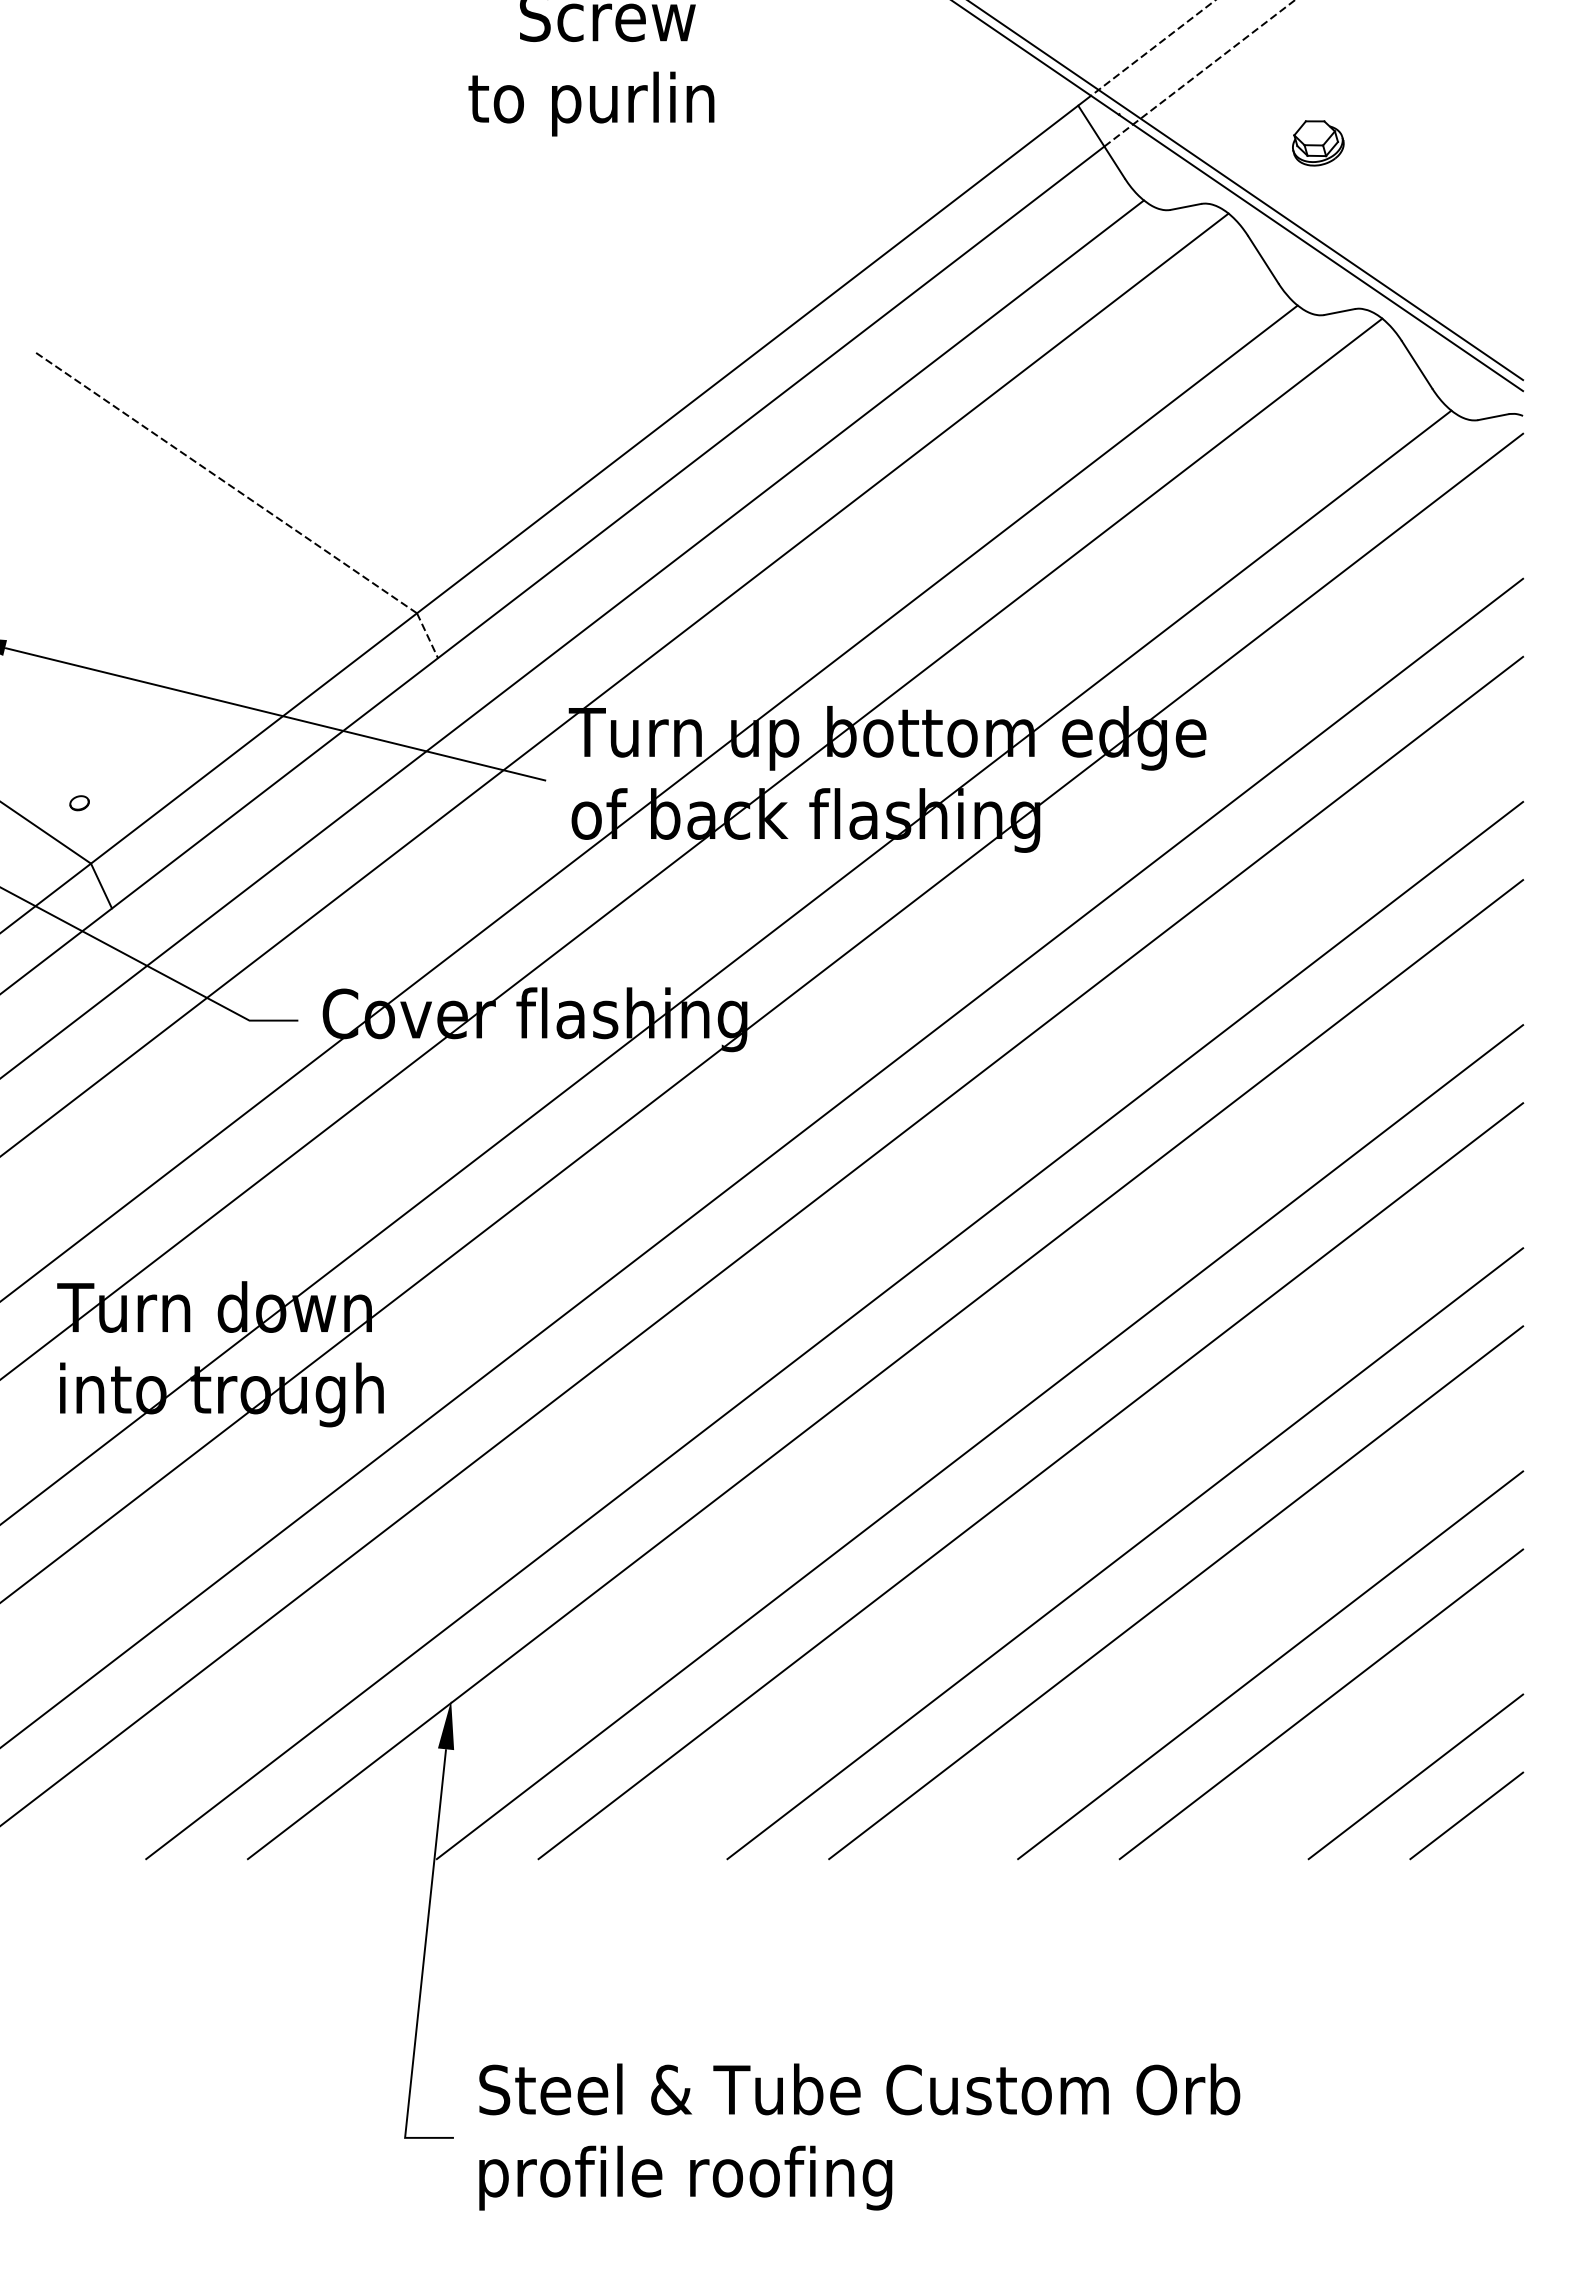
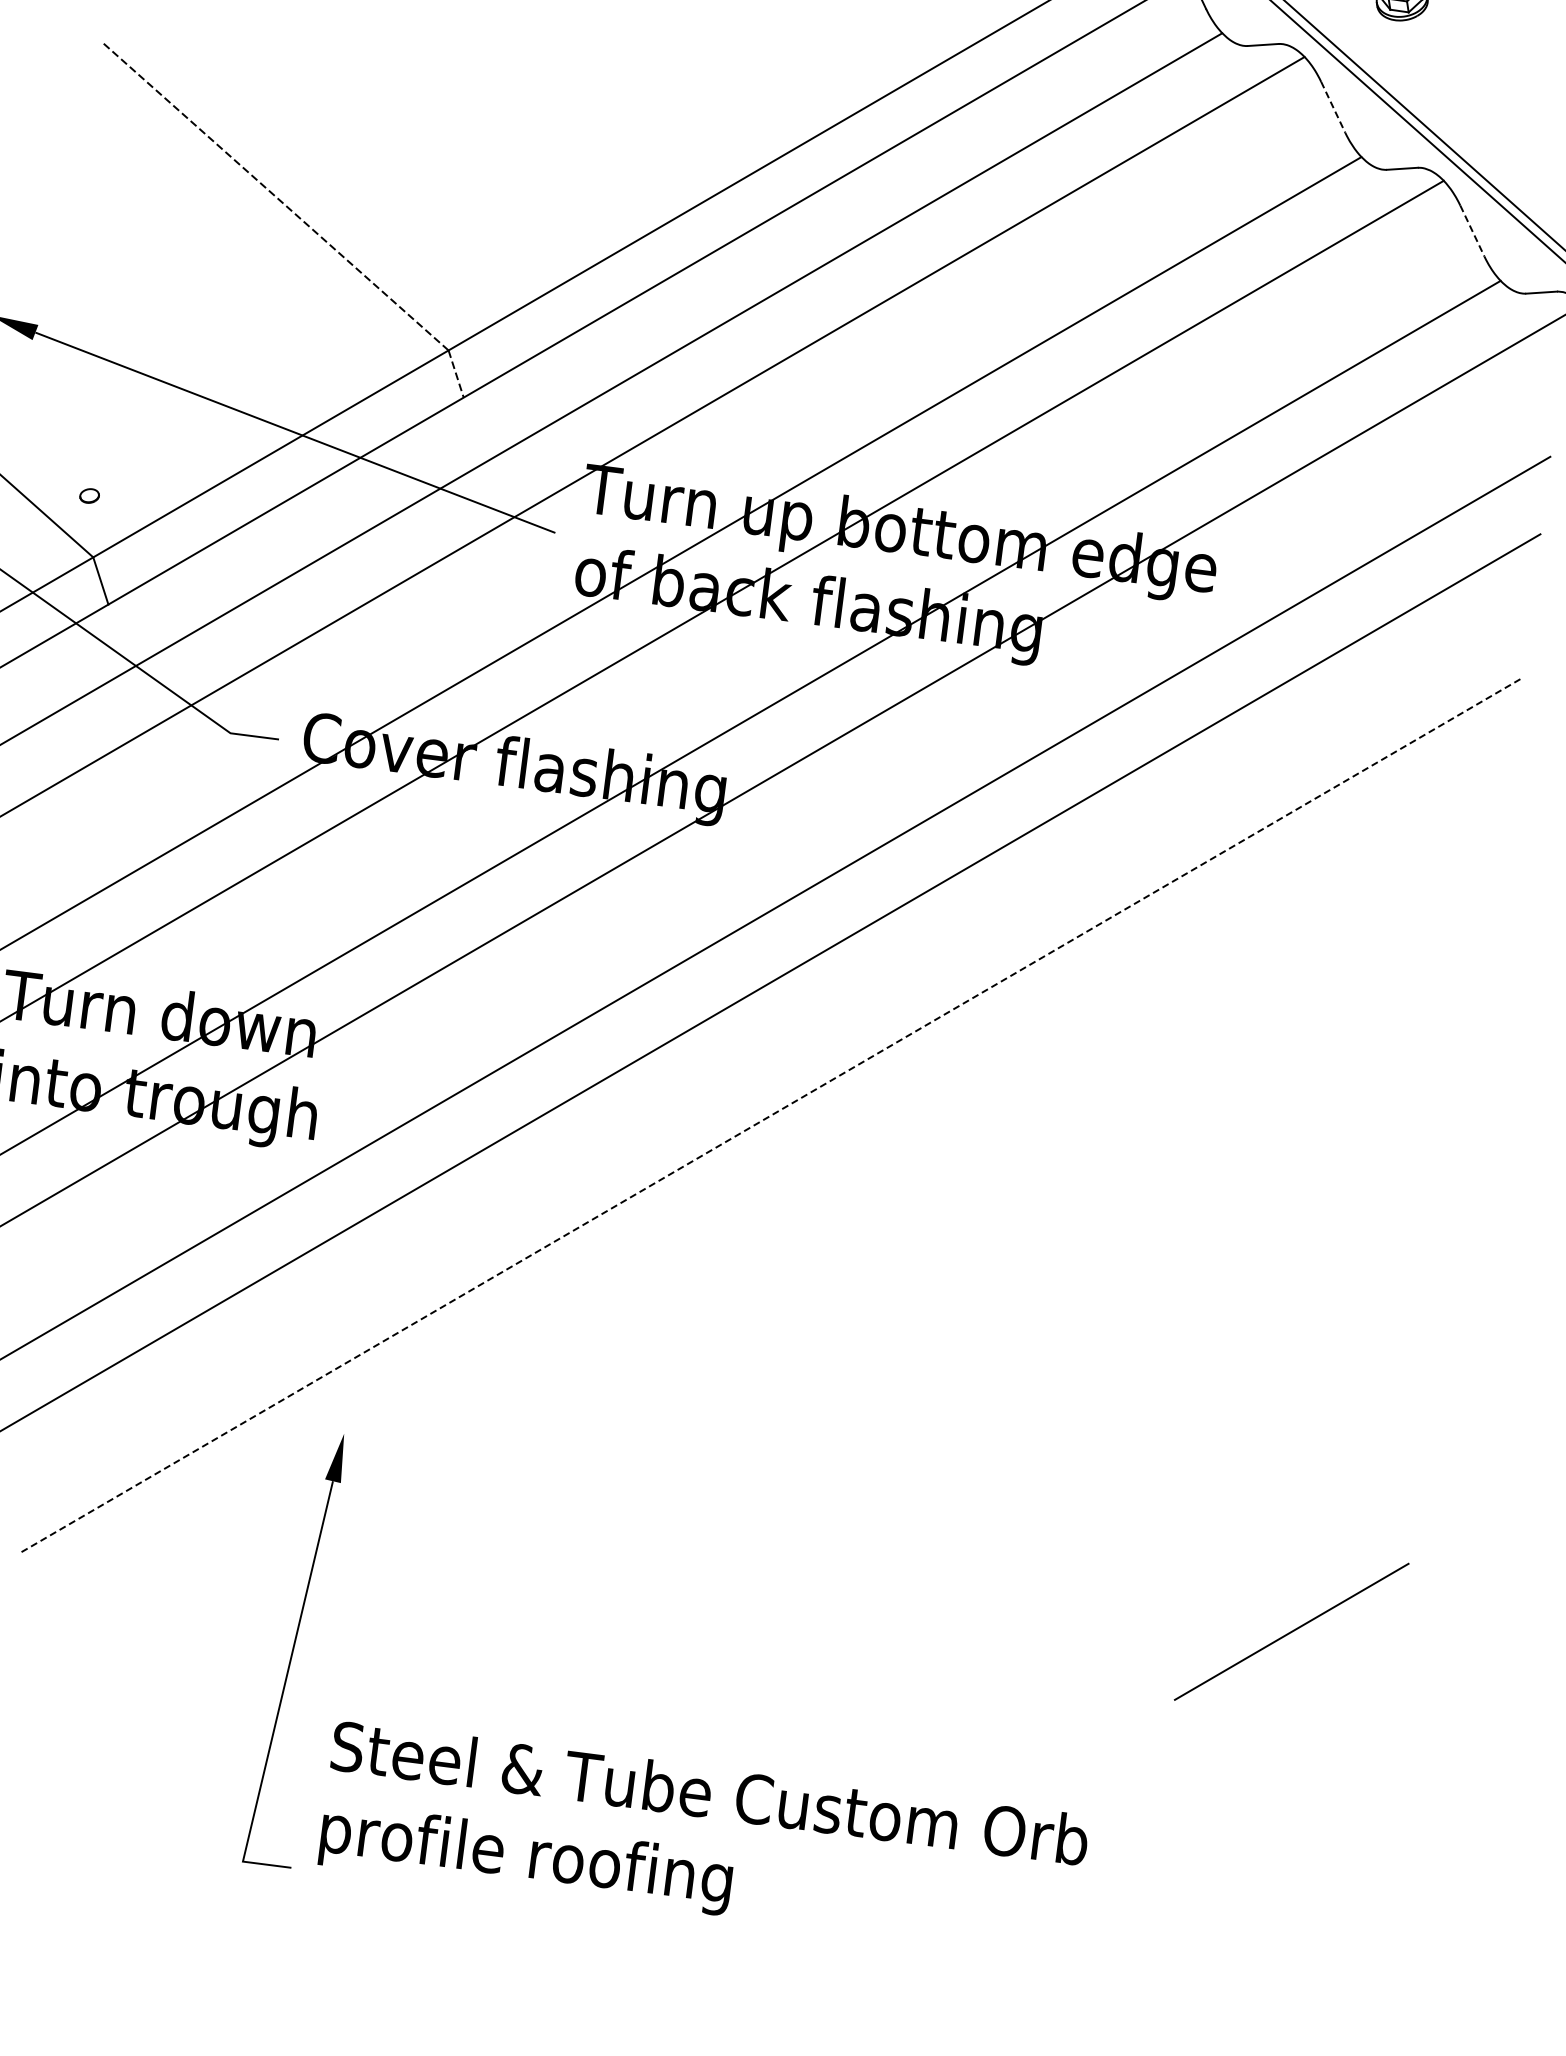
line: (1263, 260) -> (1333, 107), solid -> dashed
line: (1417, 365) -> (1472, 231), solid -> dashed
line: (834, 1330) -> (771, 1115), solid -> dashed
line: (885, 1369) -> (817, 1160), removed
line: (979, 1442) -> (901, 1244), removed
line: (1030, 1481) -> (946, 1289), removed
line: (1125, 1553) -> (1032, 1373), removed
line: (1176, 1592) -> (1077, 1418), removed
line: (1270, 1665) -> (1161, 1502), removed
line: (1321, 1704) -> (1207, 1548), removed
line: (1466, 1815) -> (1337, 1676), removed
text: (859, 2136) -> (704, 1839), moved

